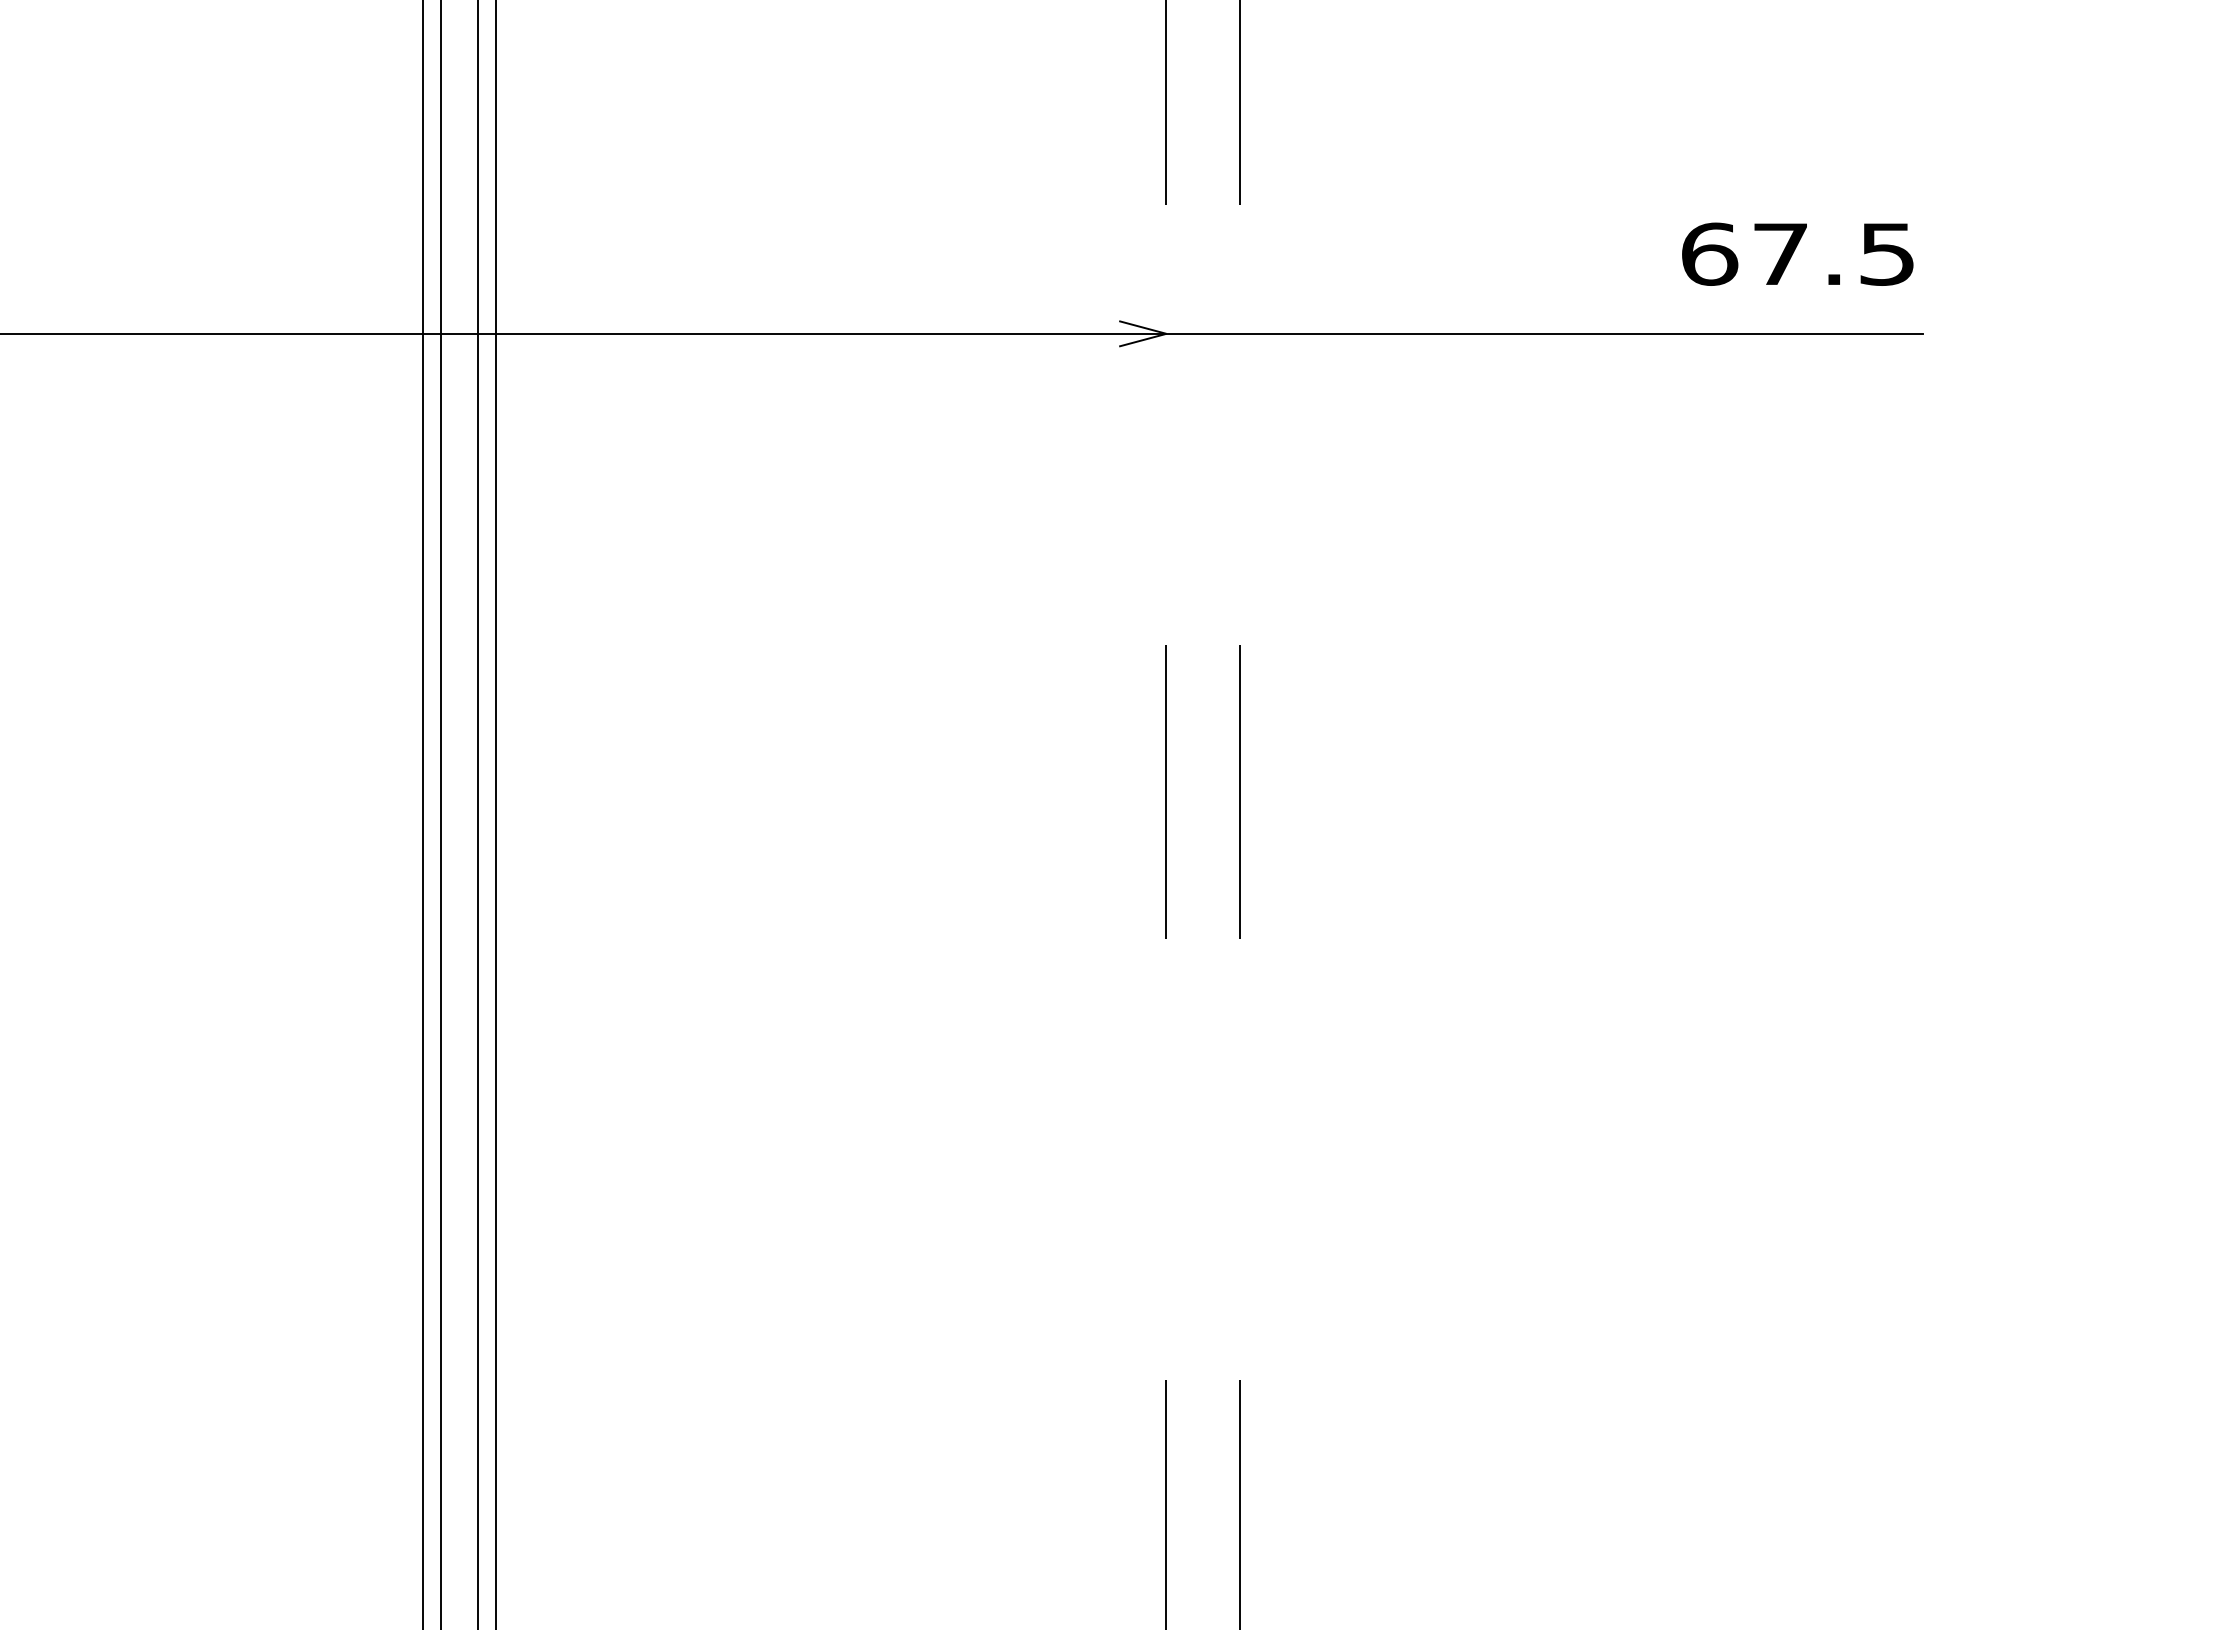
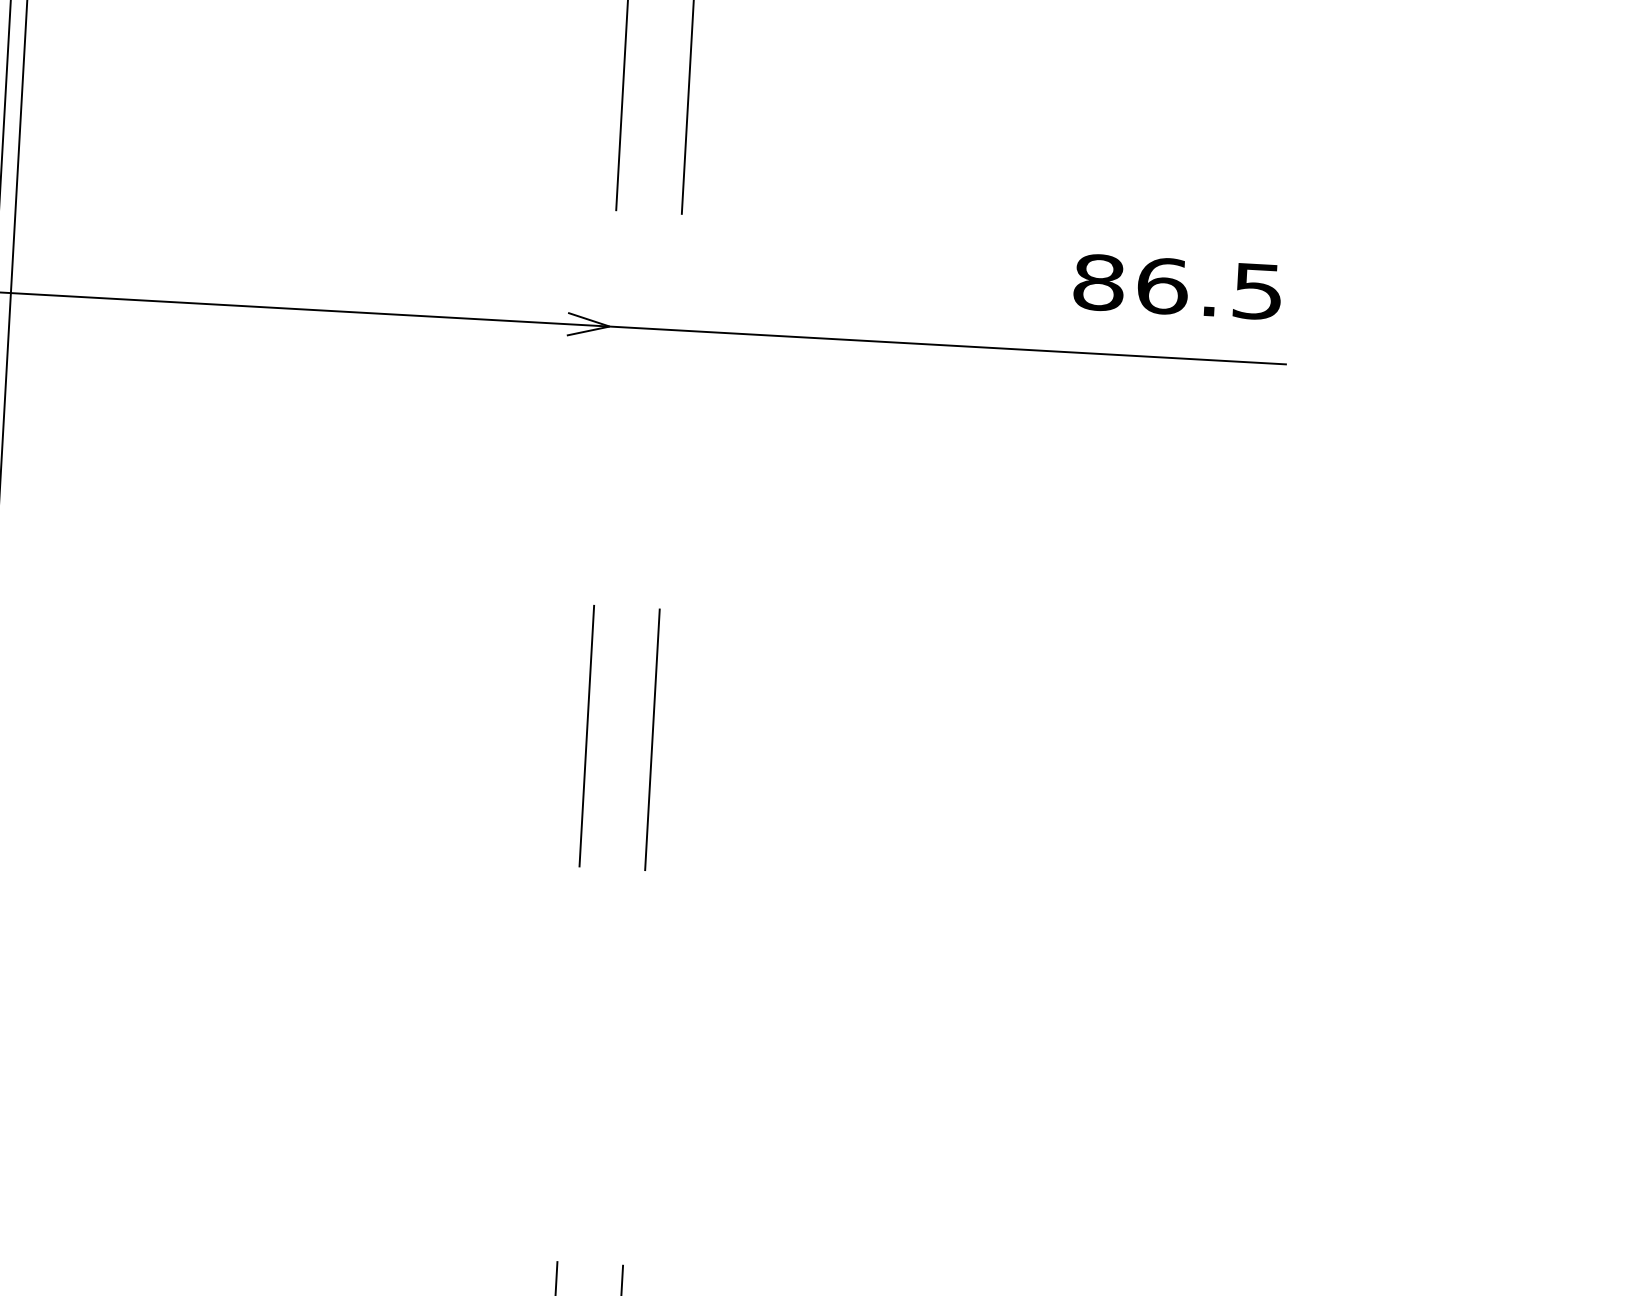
text: (1745, 253) -> (1131, 283), 67.5 -> 86.5

